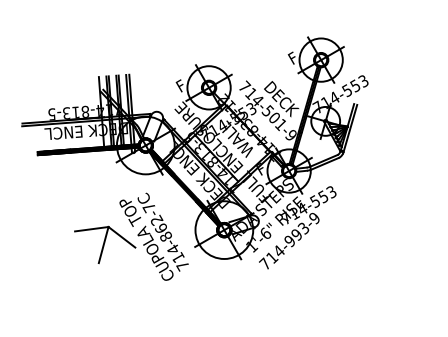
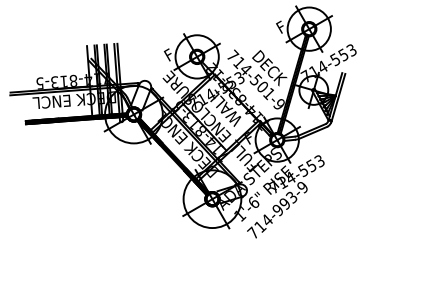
part: (131, 236) -> (119, 205), removed

